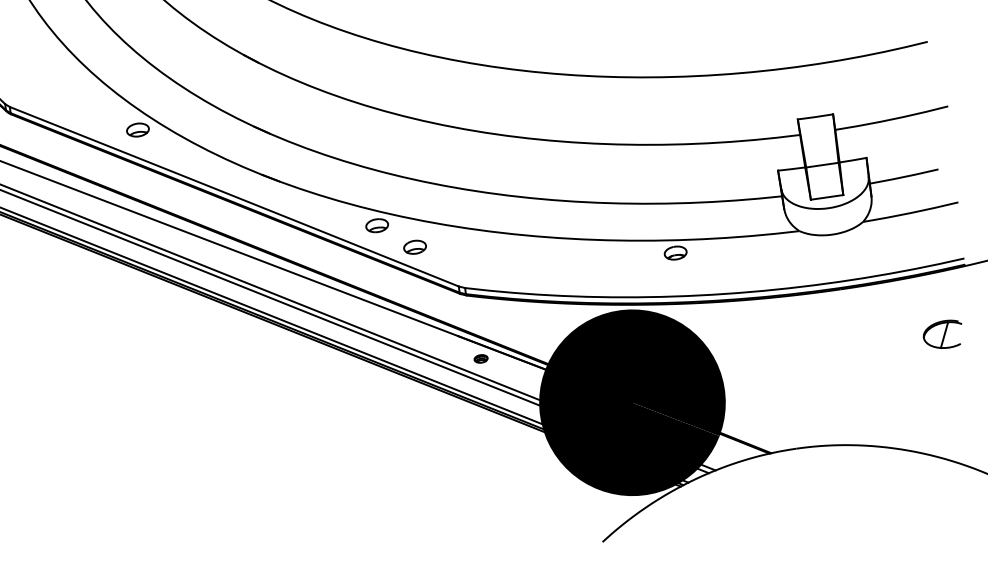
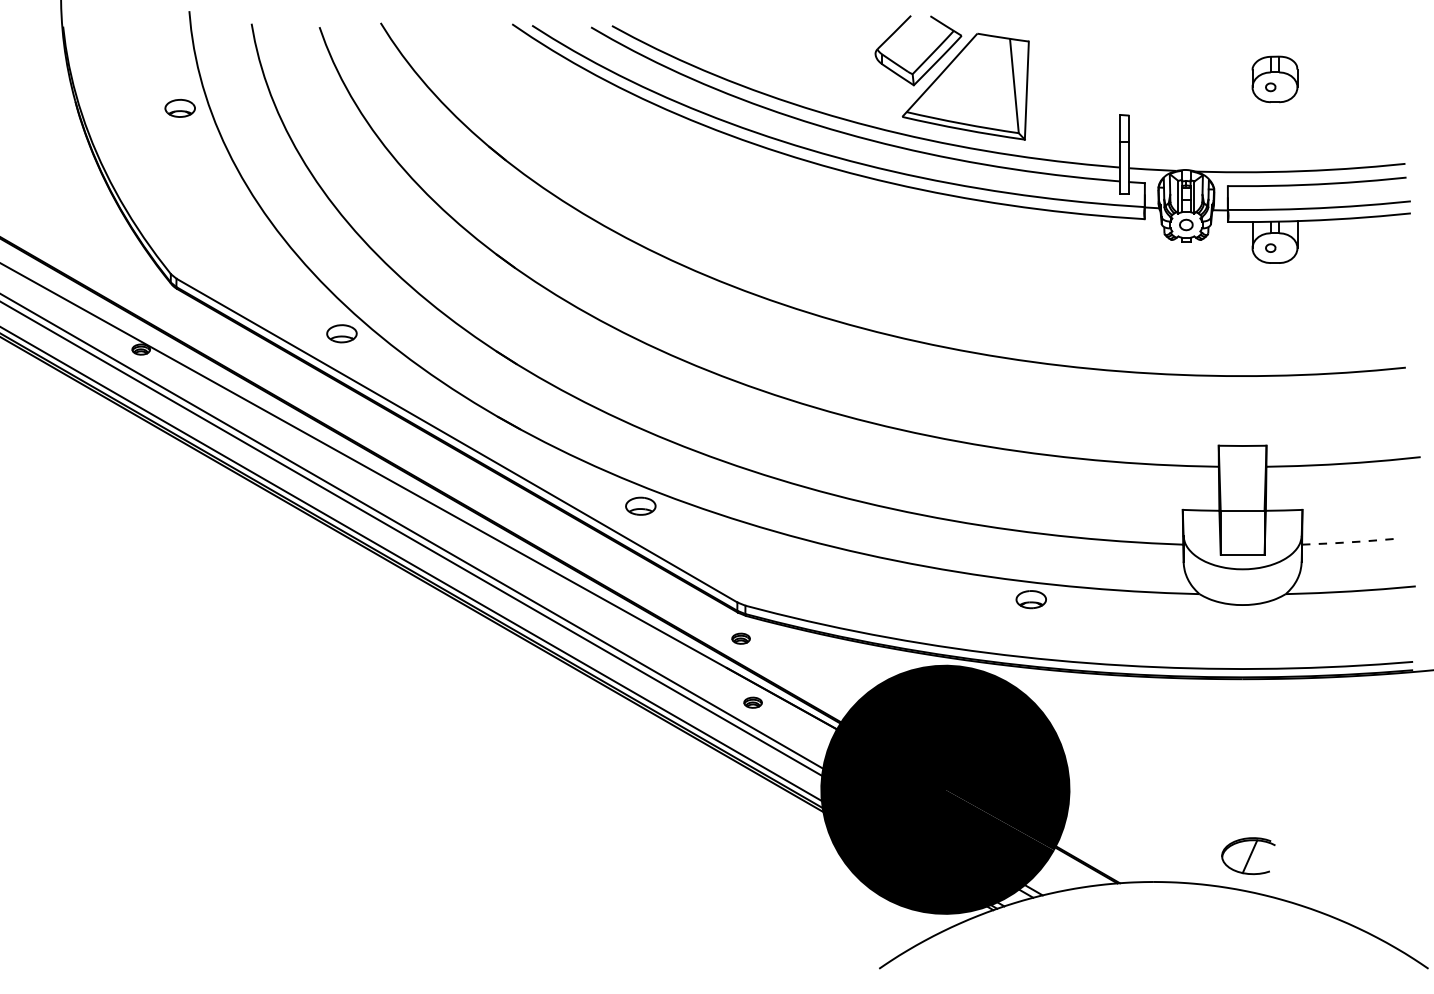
line: (904, 177) -> (1348, 542), solid -> dashed
part: (414, 246) -> (686, 541), removed
part: (464, 312) -> (740, 638), added
part: (943, 335) -> (1248, 856), moved

